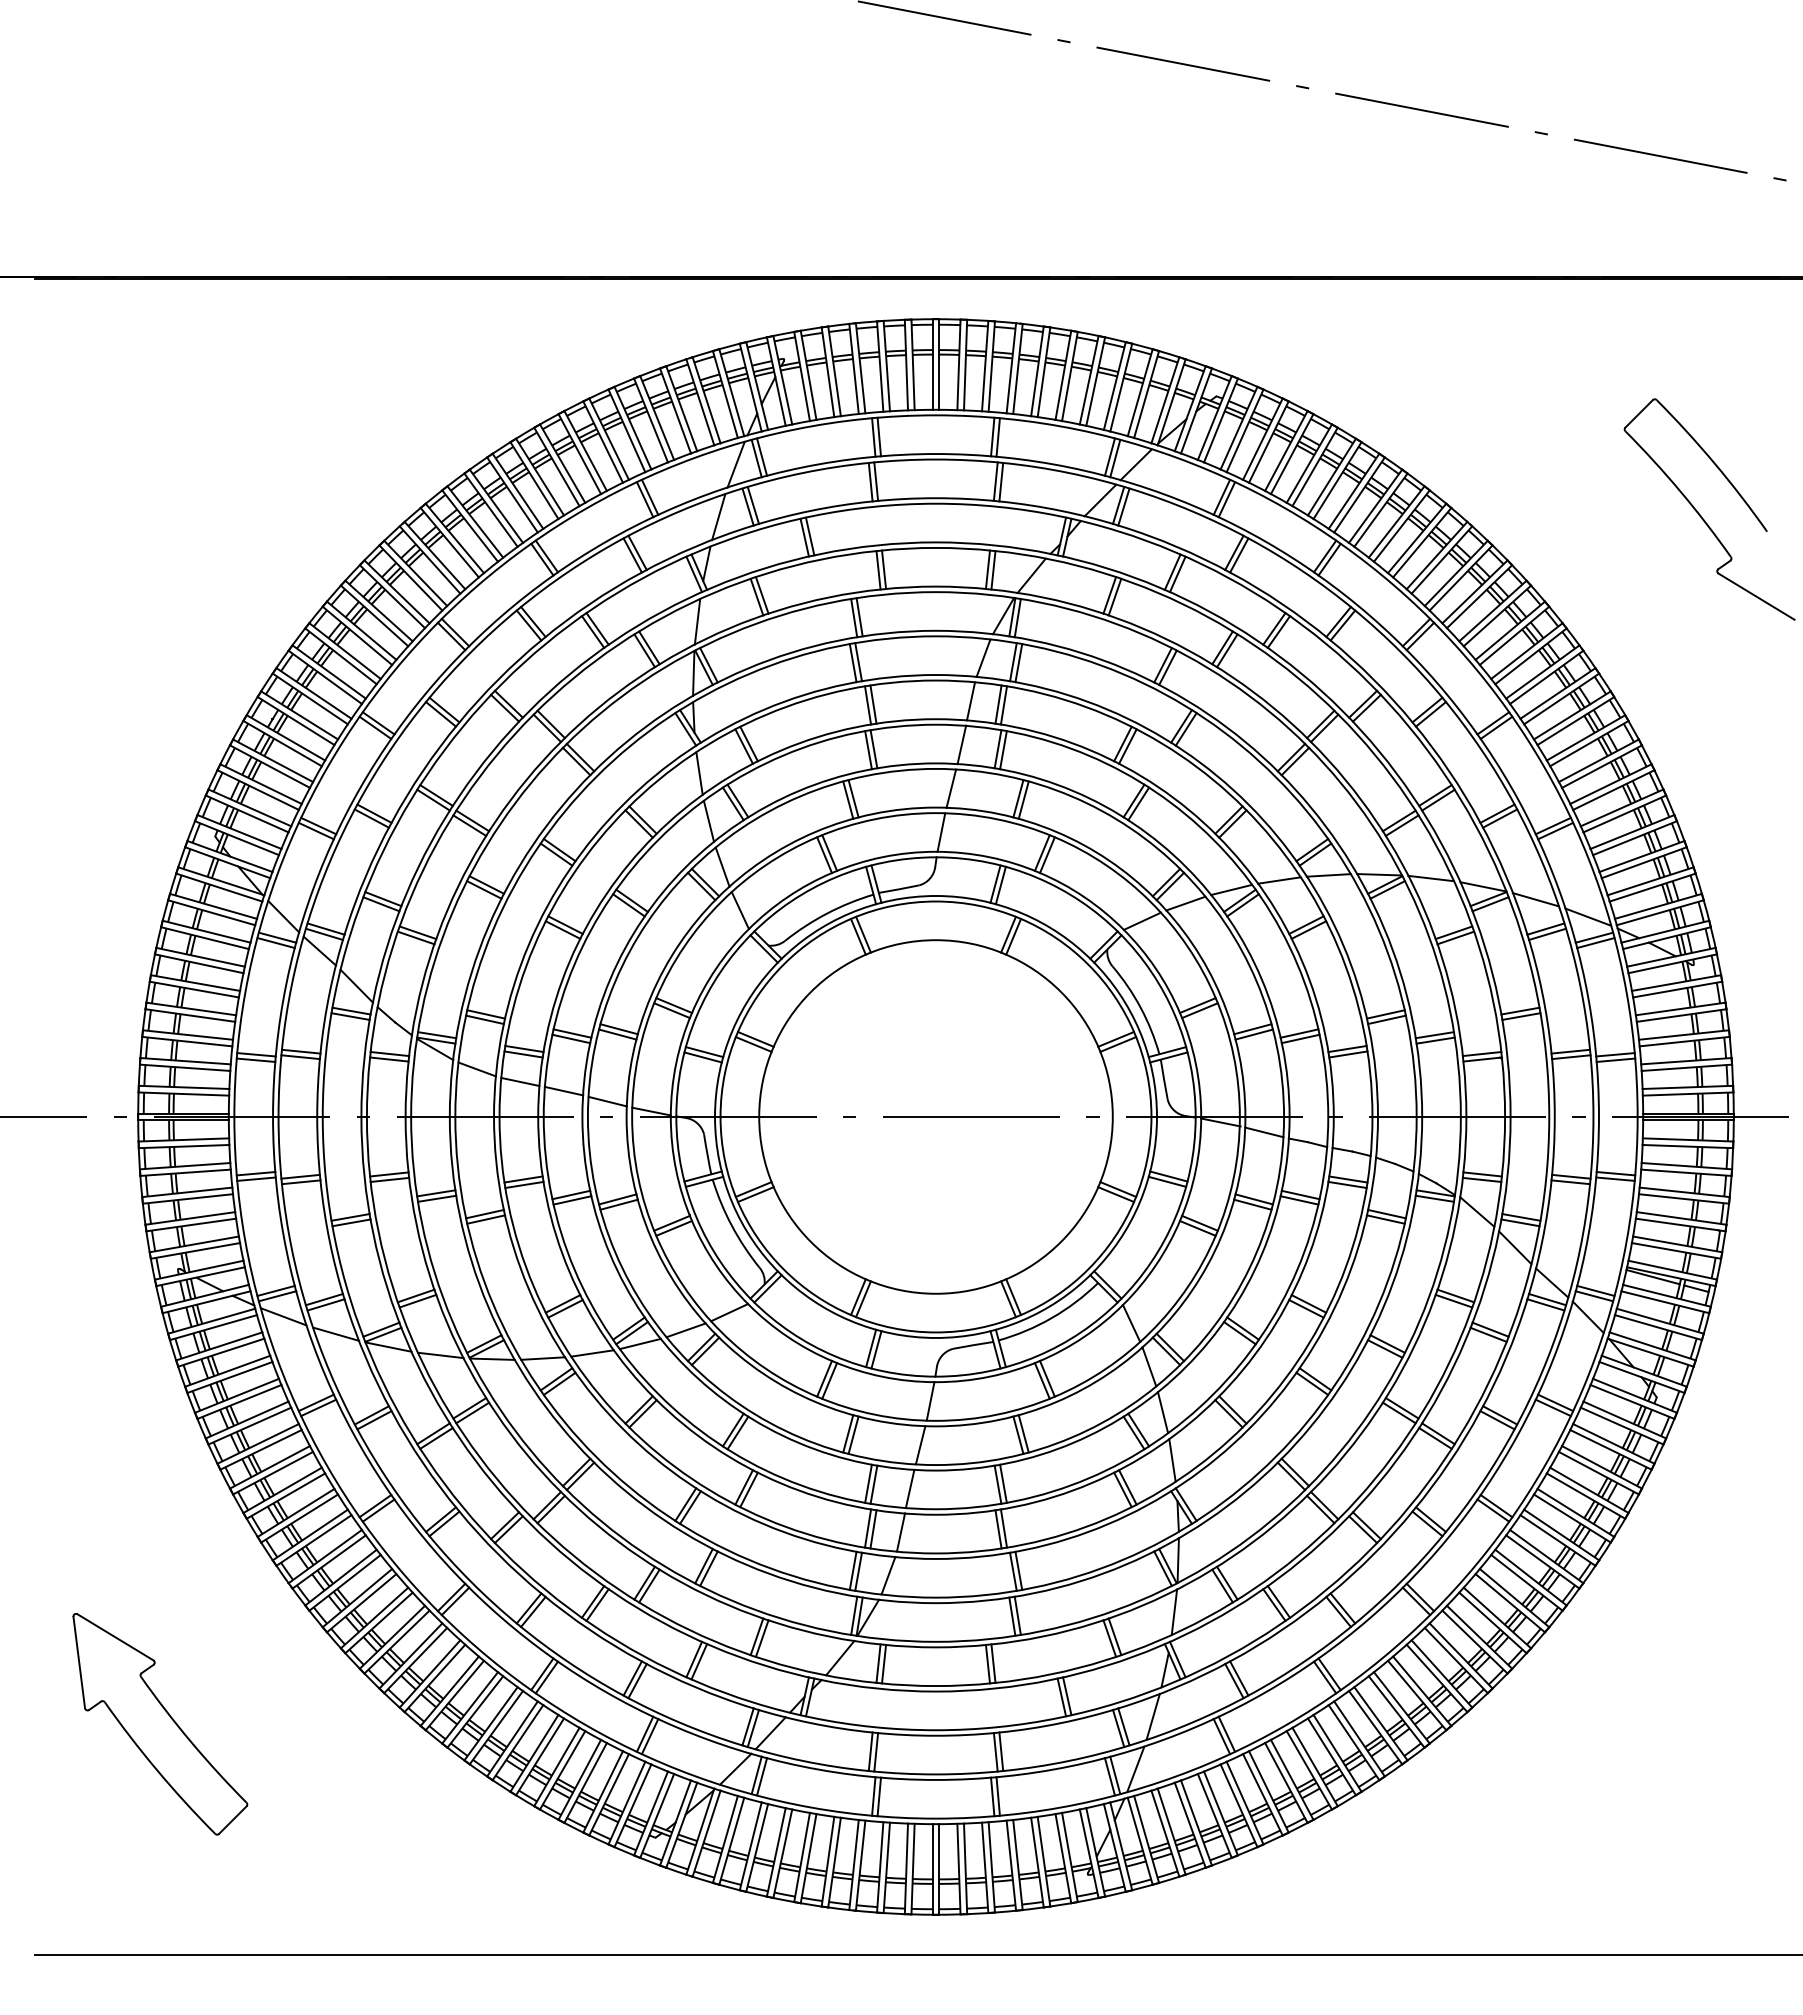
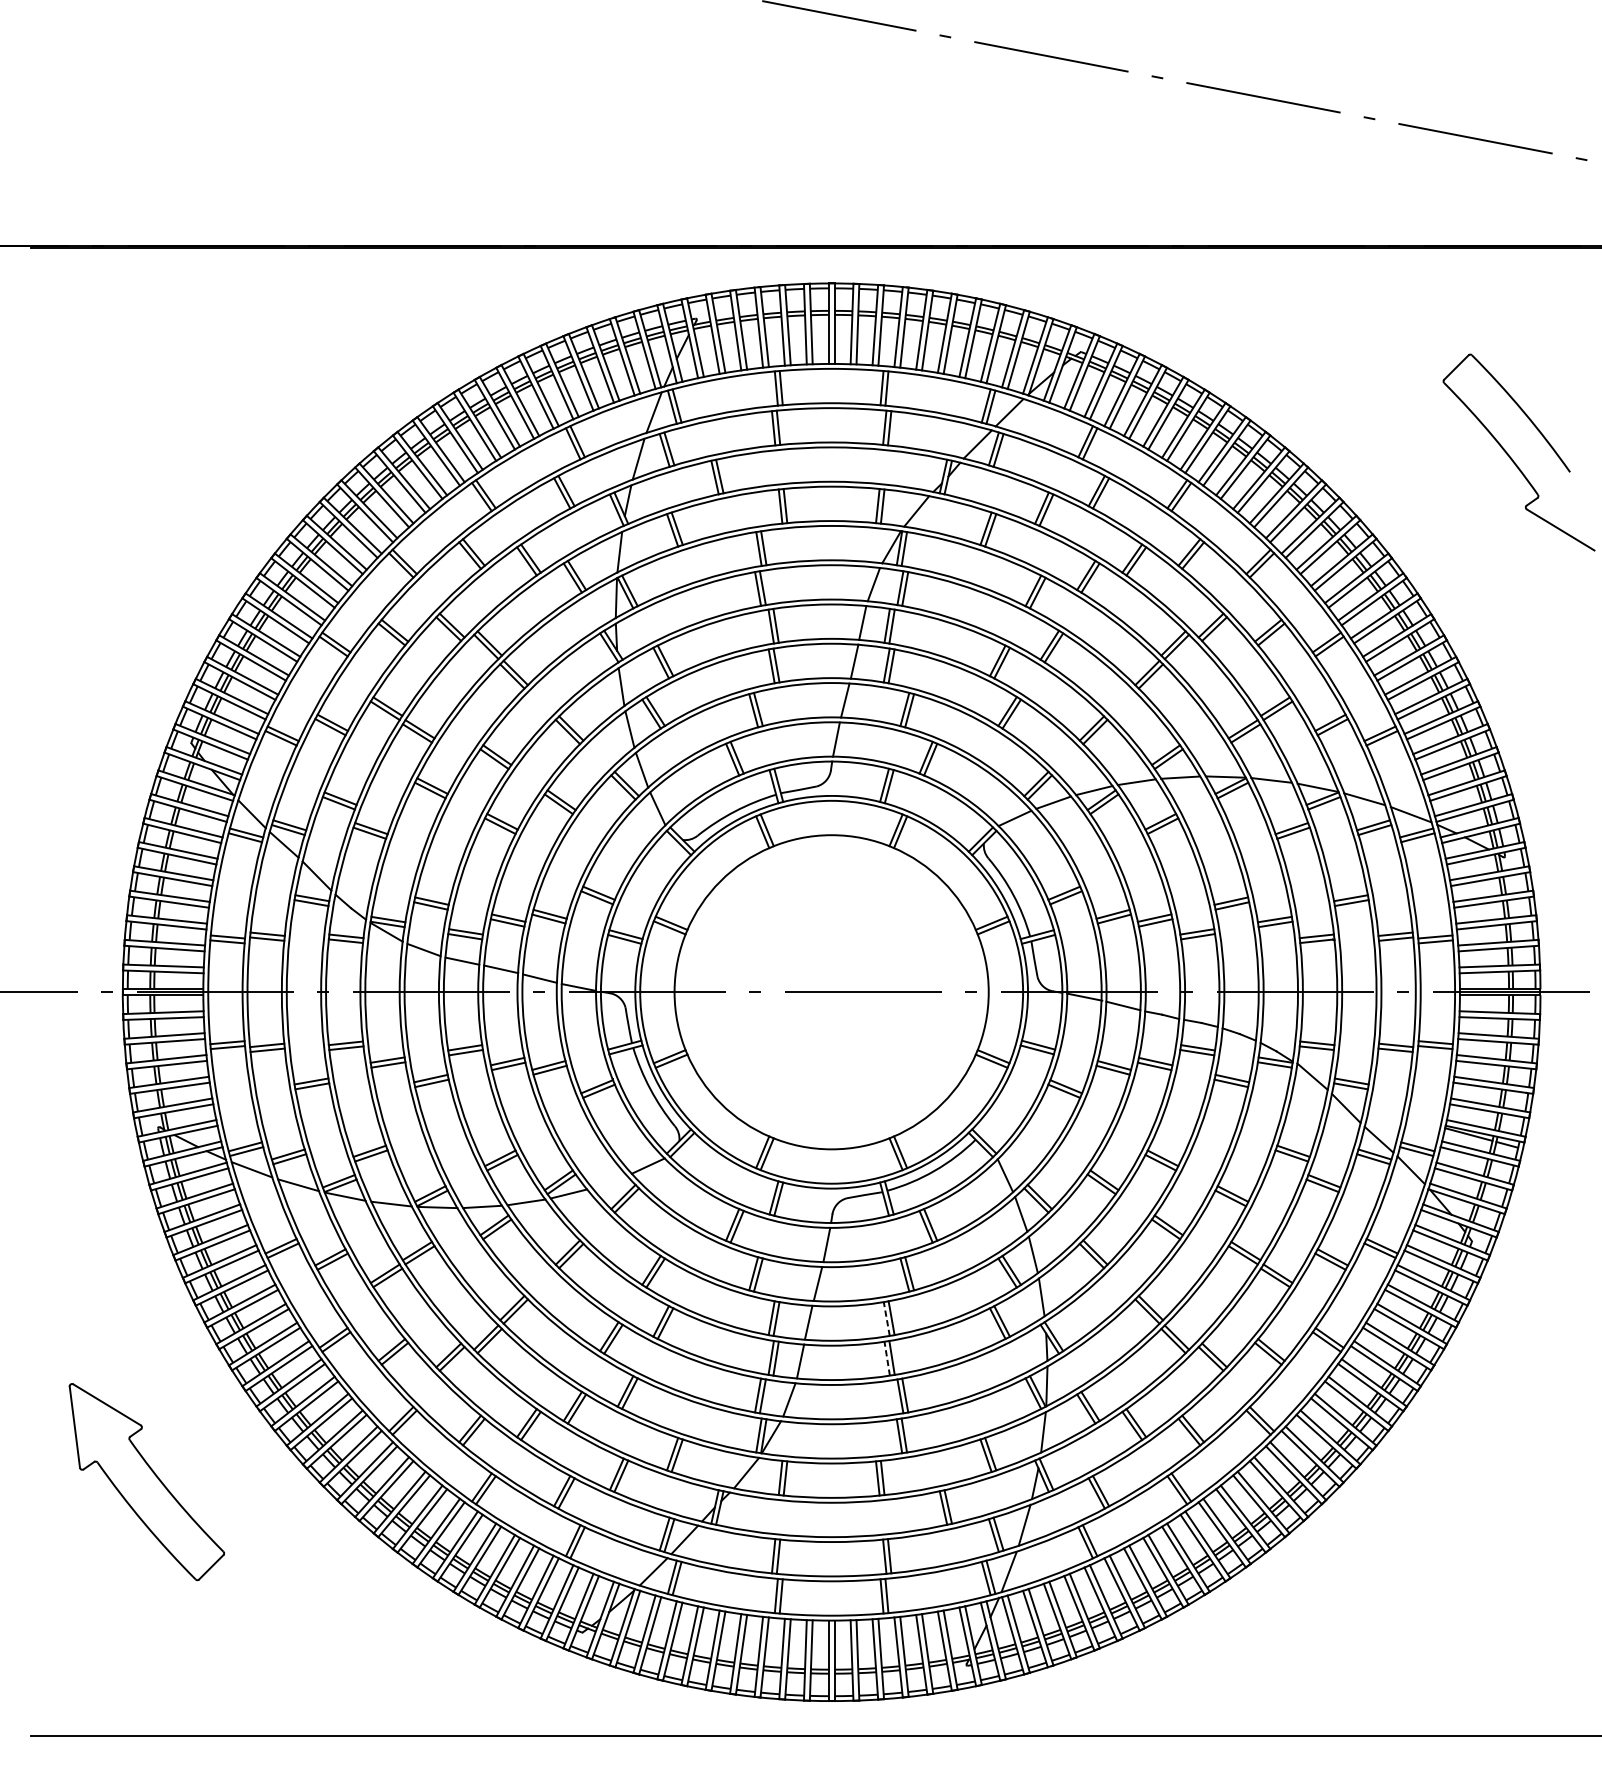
line: (685, 1330) -> (609, 1181), removed
line: (997, 1484) -> (886, 1318), solid -> dashed
line: (998, 1528) -> (887, 1357), solid -> dashed
part: (160, 1724) -> (147, 1482), moved

